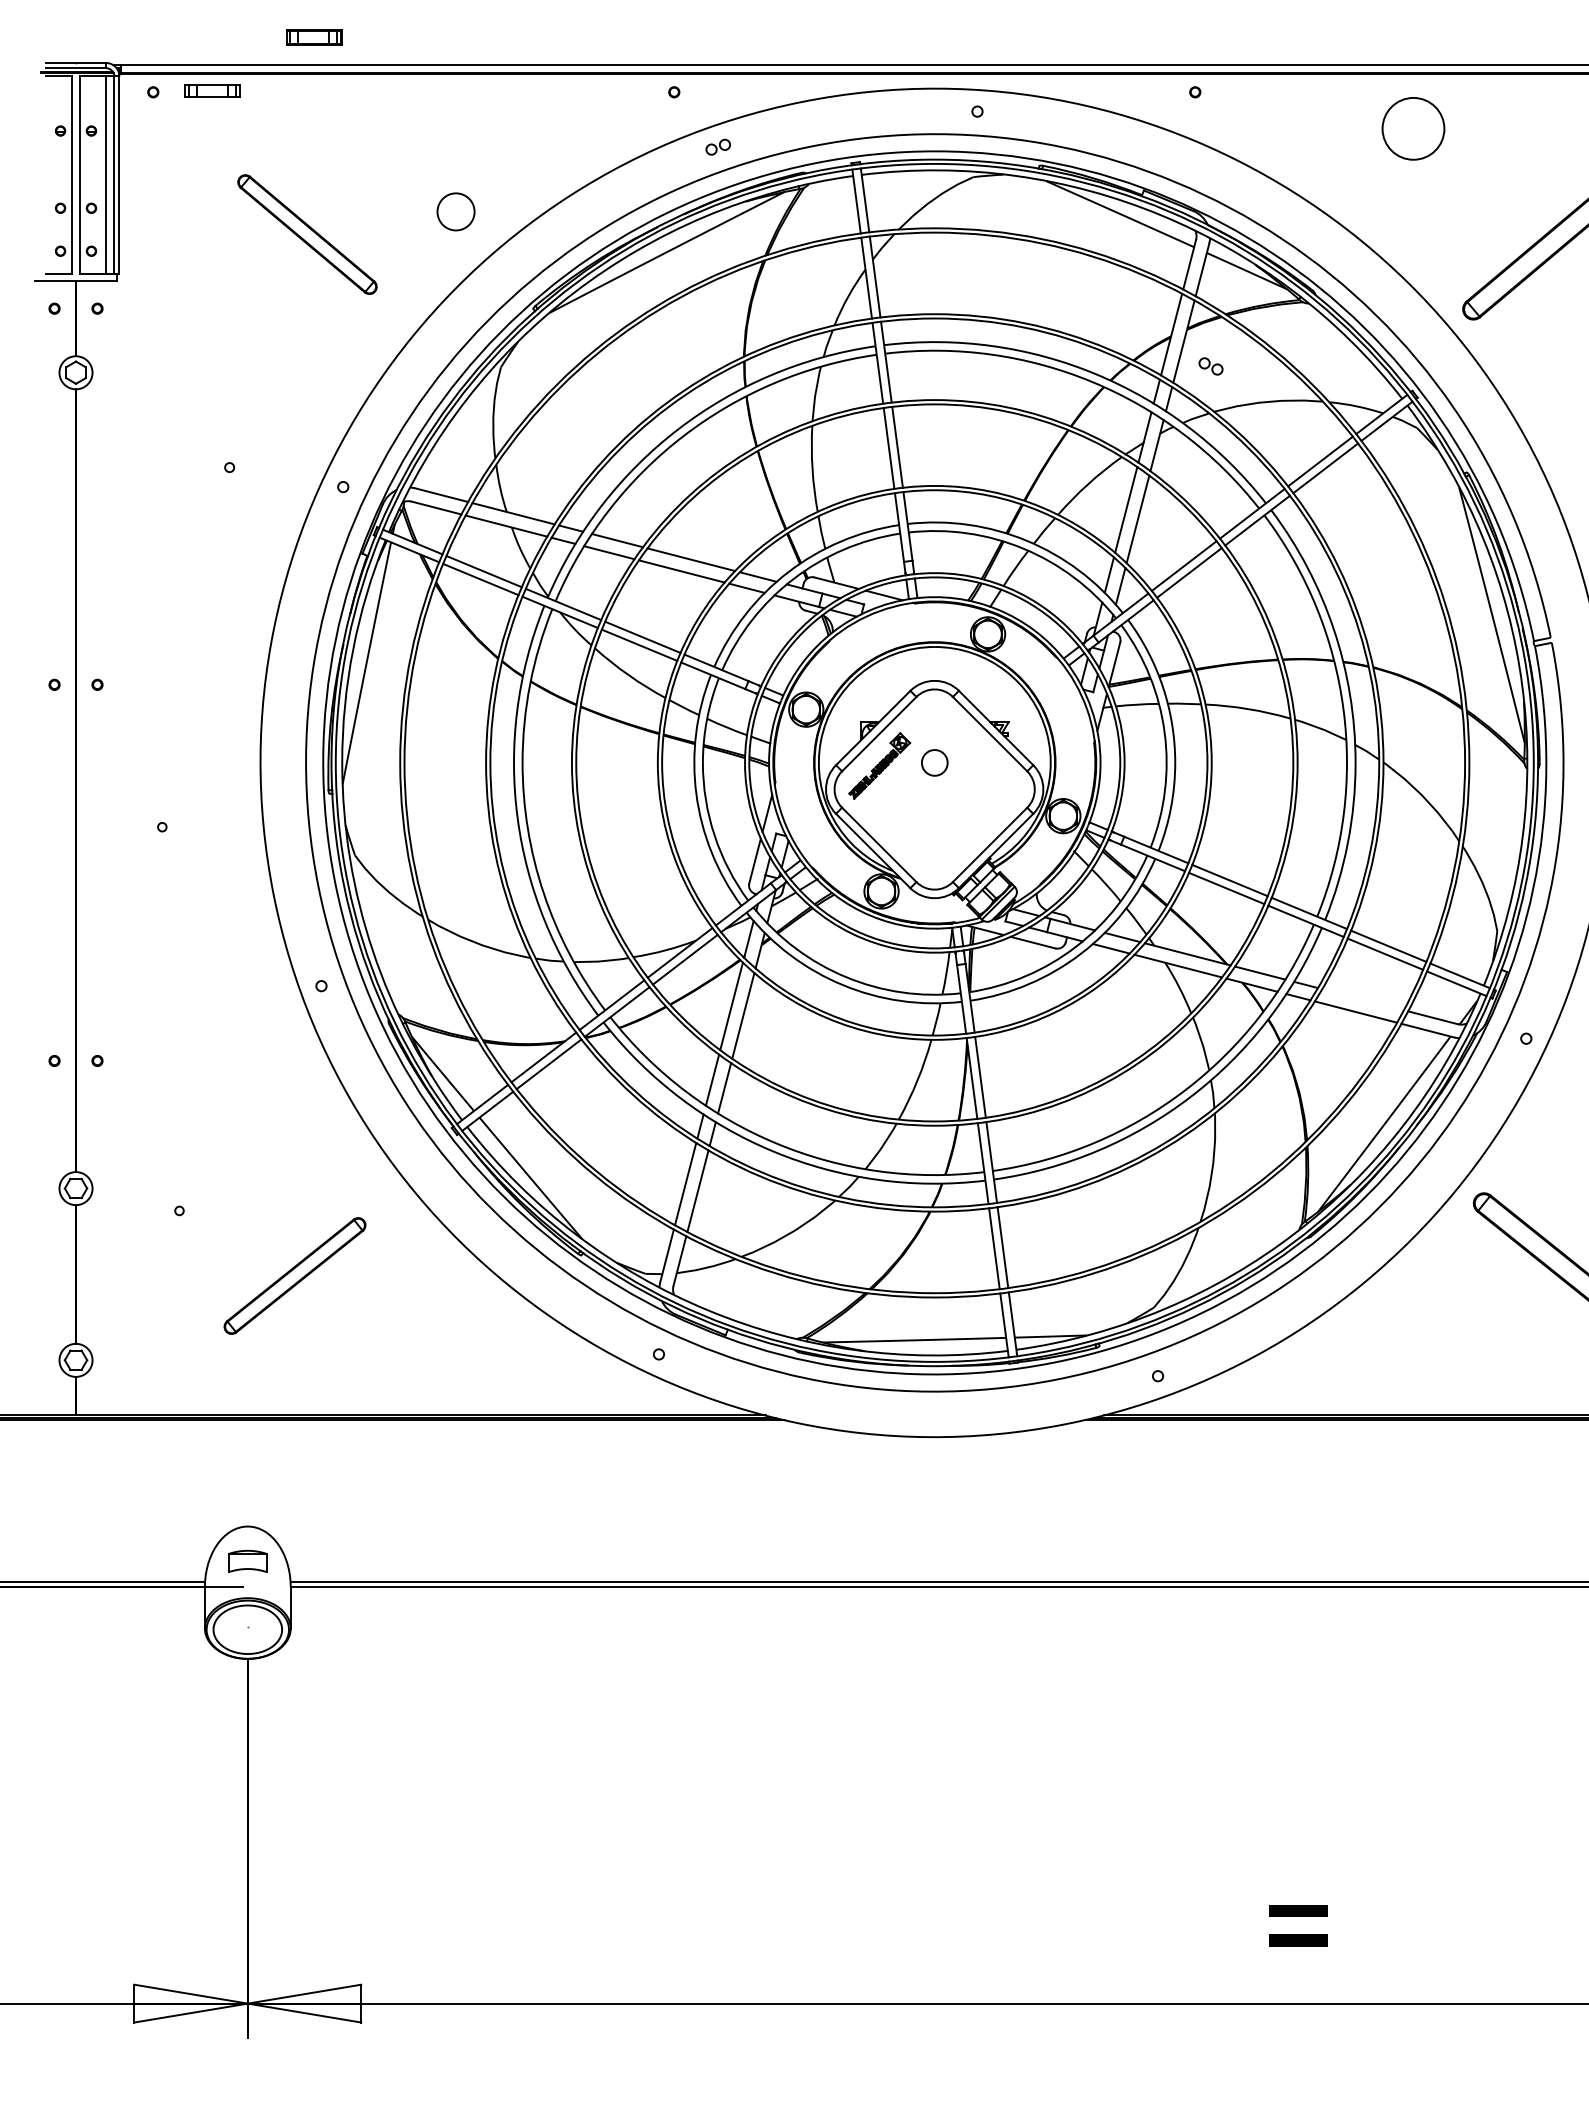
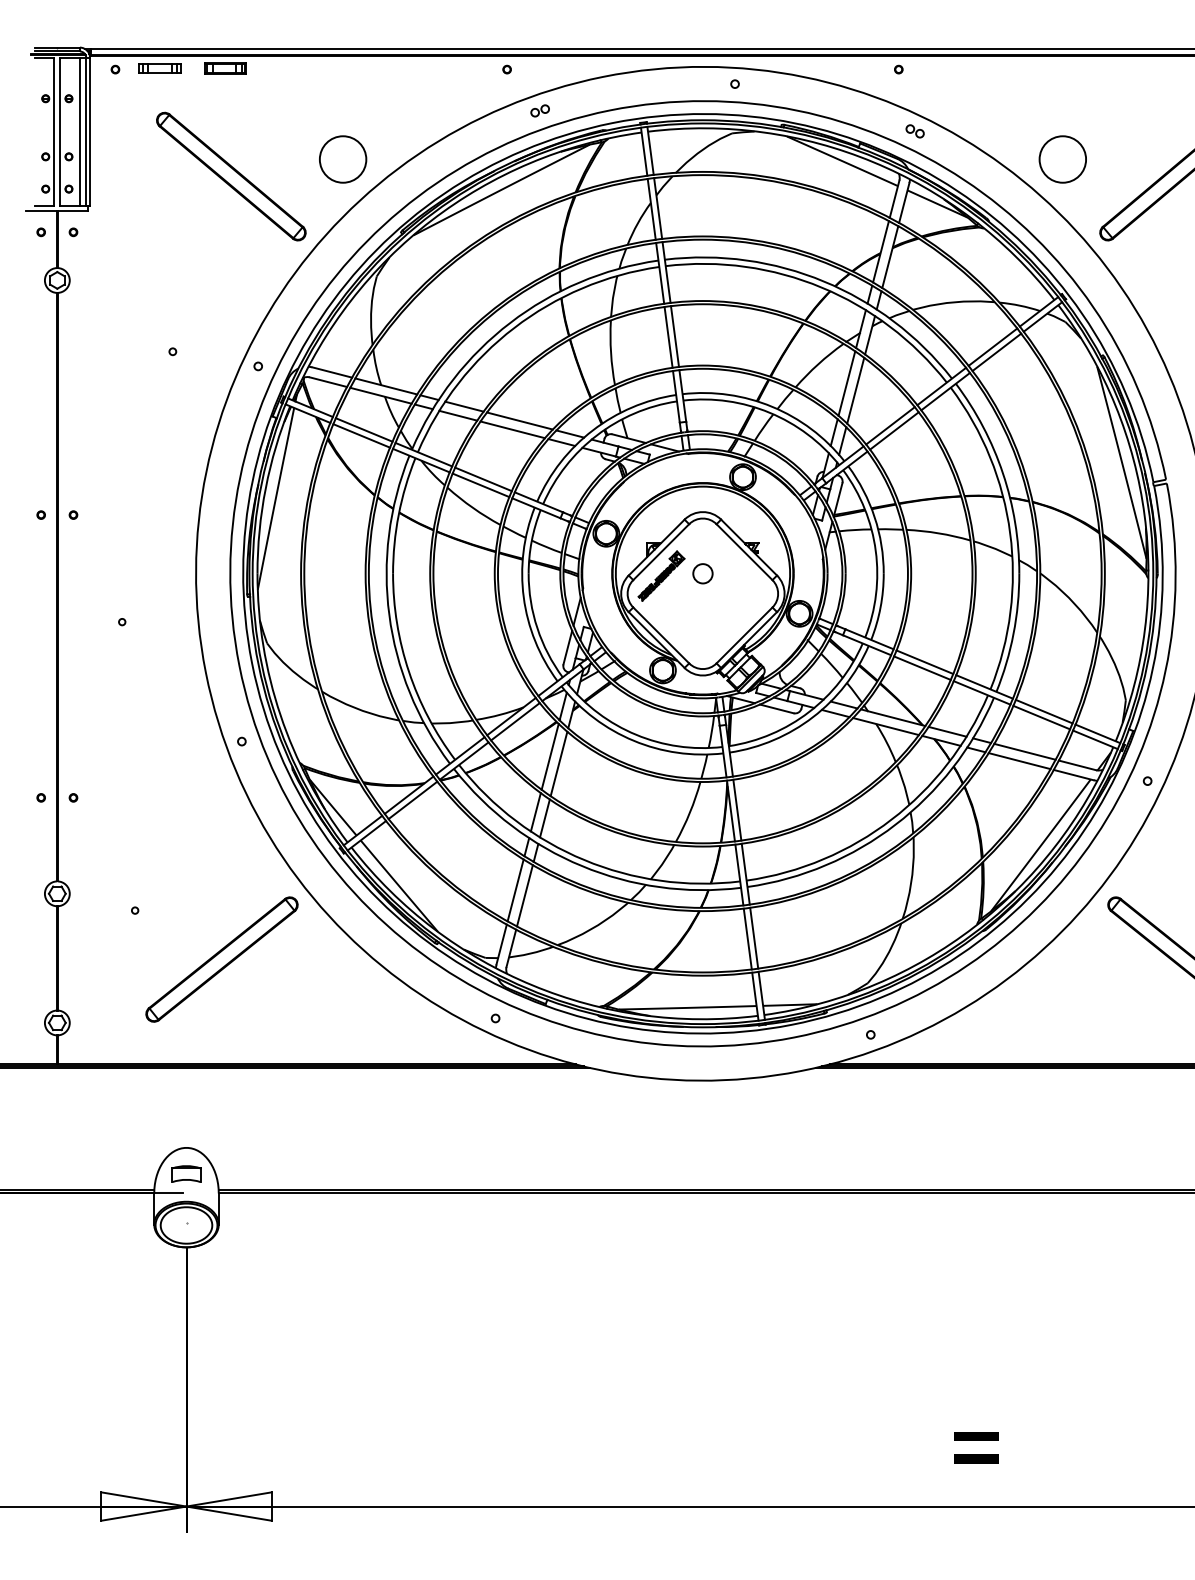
part: (314, 37) -> (225, 68), moved
circle: (1413, 128) -> (1062, 159), moved
circle: (455, 211) -> (342, 159), size x1.67
part: (307, 234) -> (231, 176), size x1.43
part: (1210, 366) -> (914, 131), moved
line: (1362, 999) -> (1024, 751), added
part: (294, 1275) -> (221, 959), size x1.43

